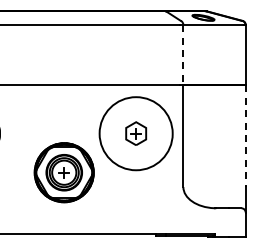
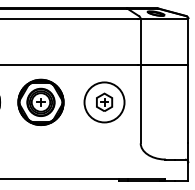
line: (183, 55) -> (140, 42), dashed -> solid
circle: (136, 133) -> (104, 102), size x0.71
line: (245, 136) -> (188, 104), dashed -> solid
part: (63, 172) -> (40, 102), moved

